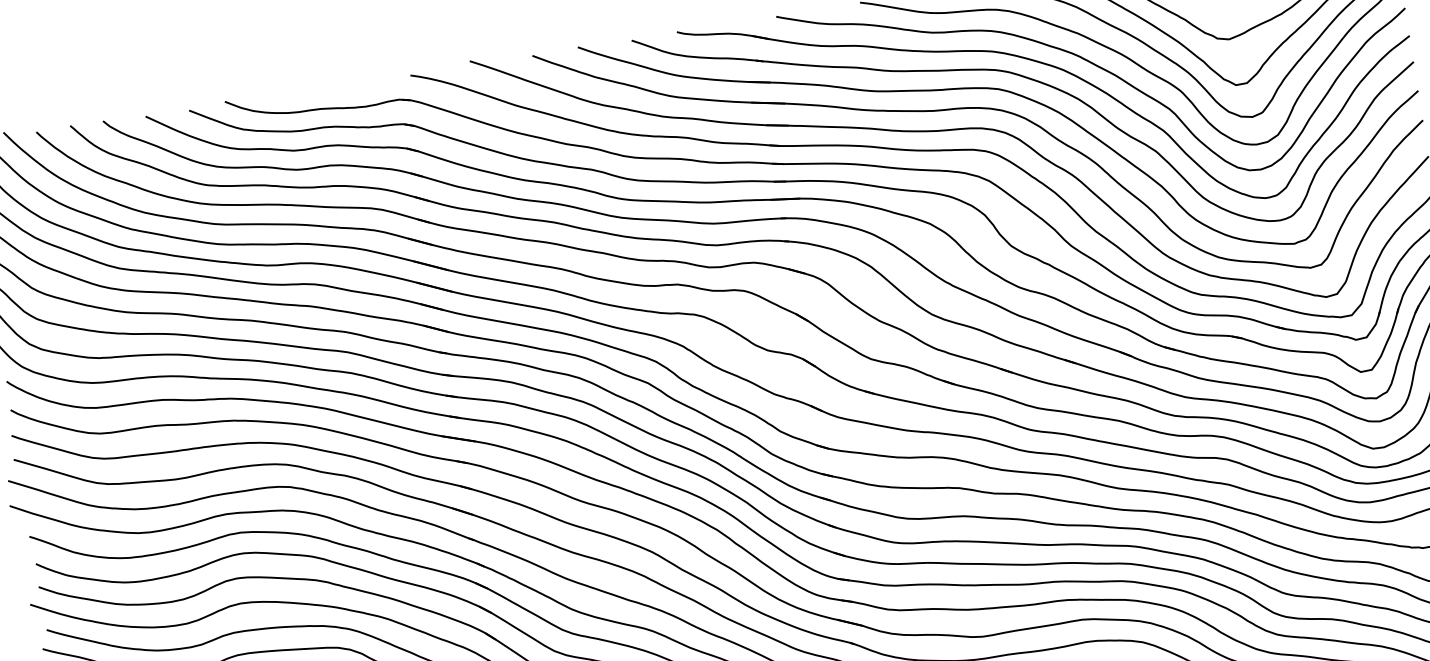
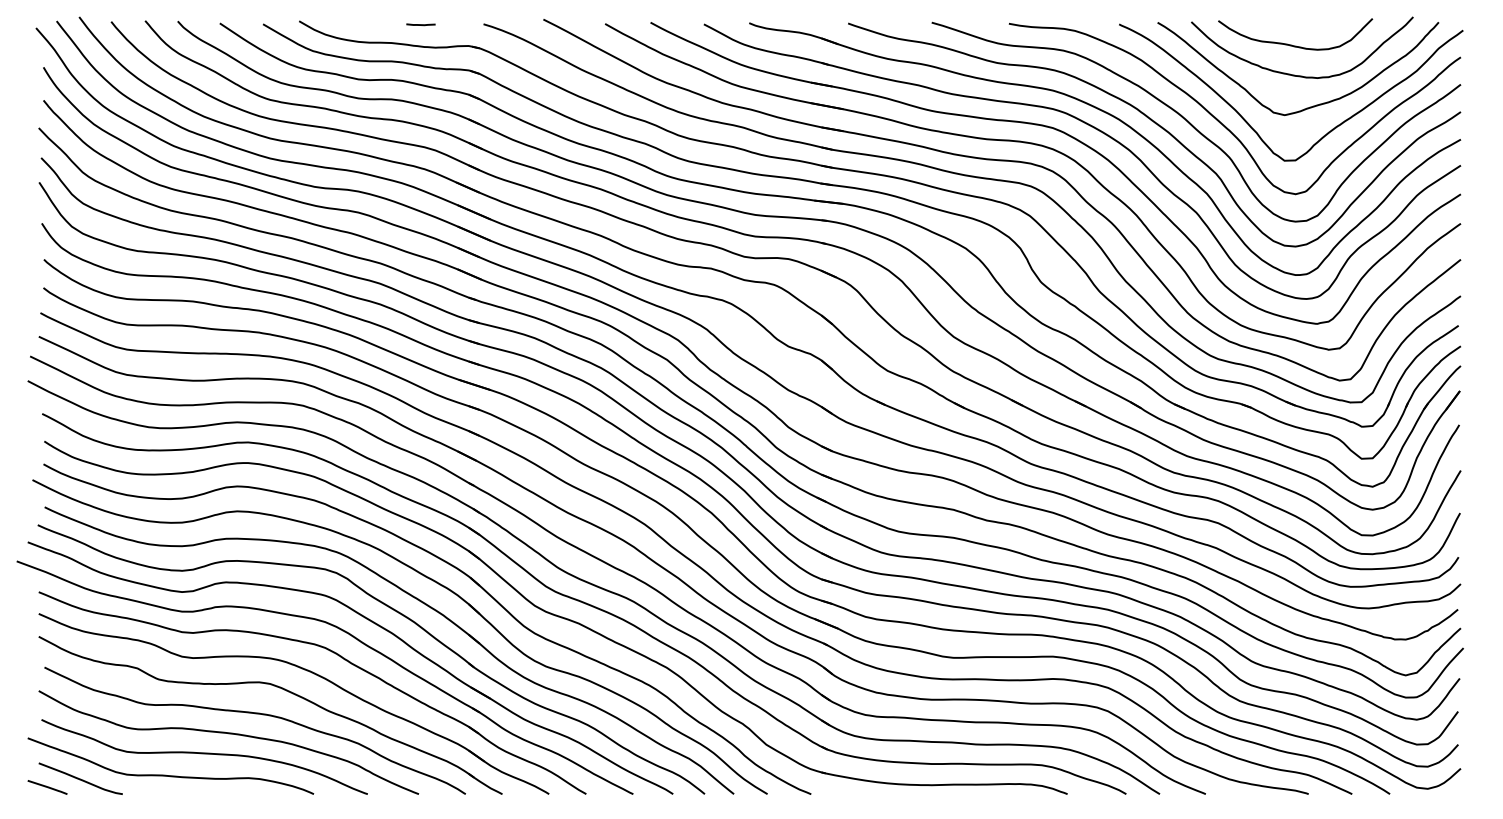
line: (347, 85) -> (420, 24), added

